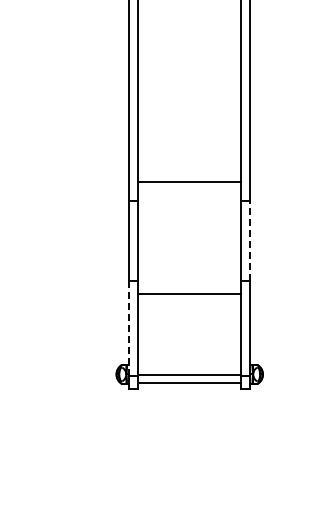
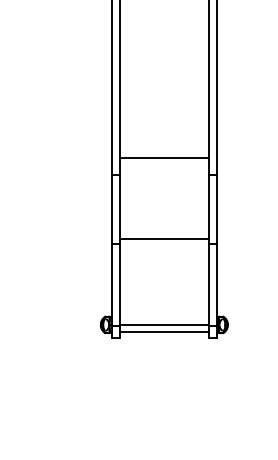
line: (250, 241) -> (217, 209), dashed -> solid
line: (189, 293) -> (164, 239), moved
line: (129, 328) -> (112, 285), dashed -> solid

